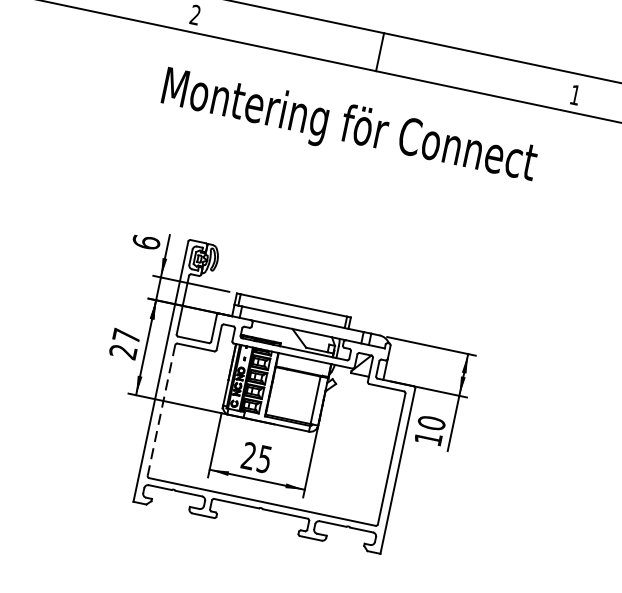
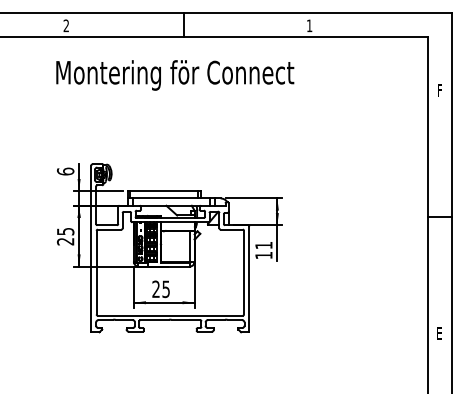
text: (126, 335) -> (65, 231), 27 -> 25
line: (161, 410) -> (96, 272), dashed -> solid
text: (431, 422) -> (263, 245), 10 -> 11

